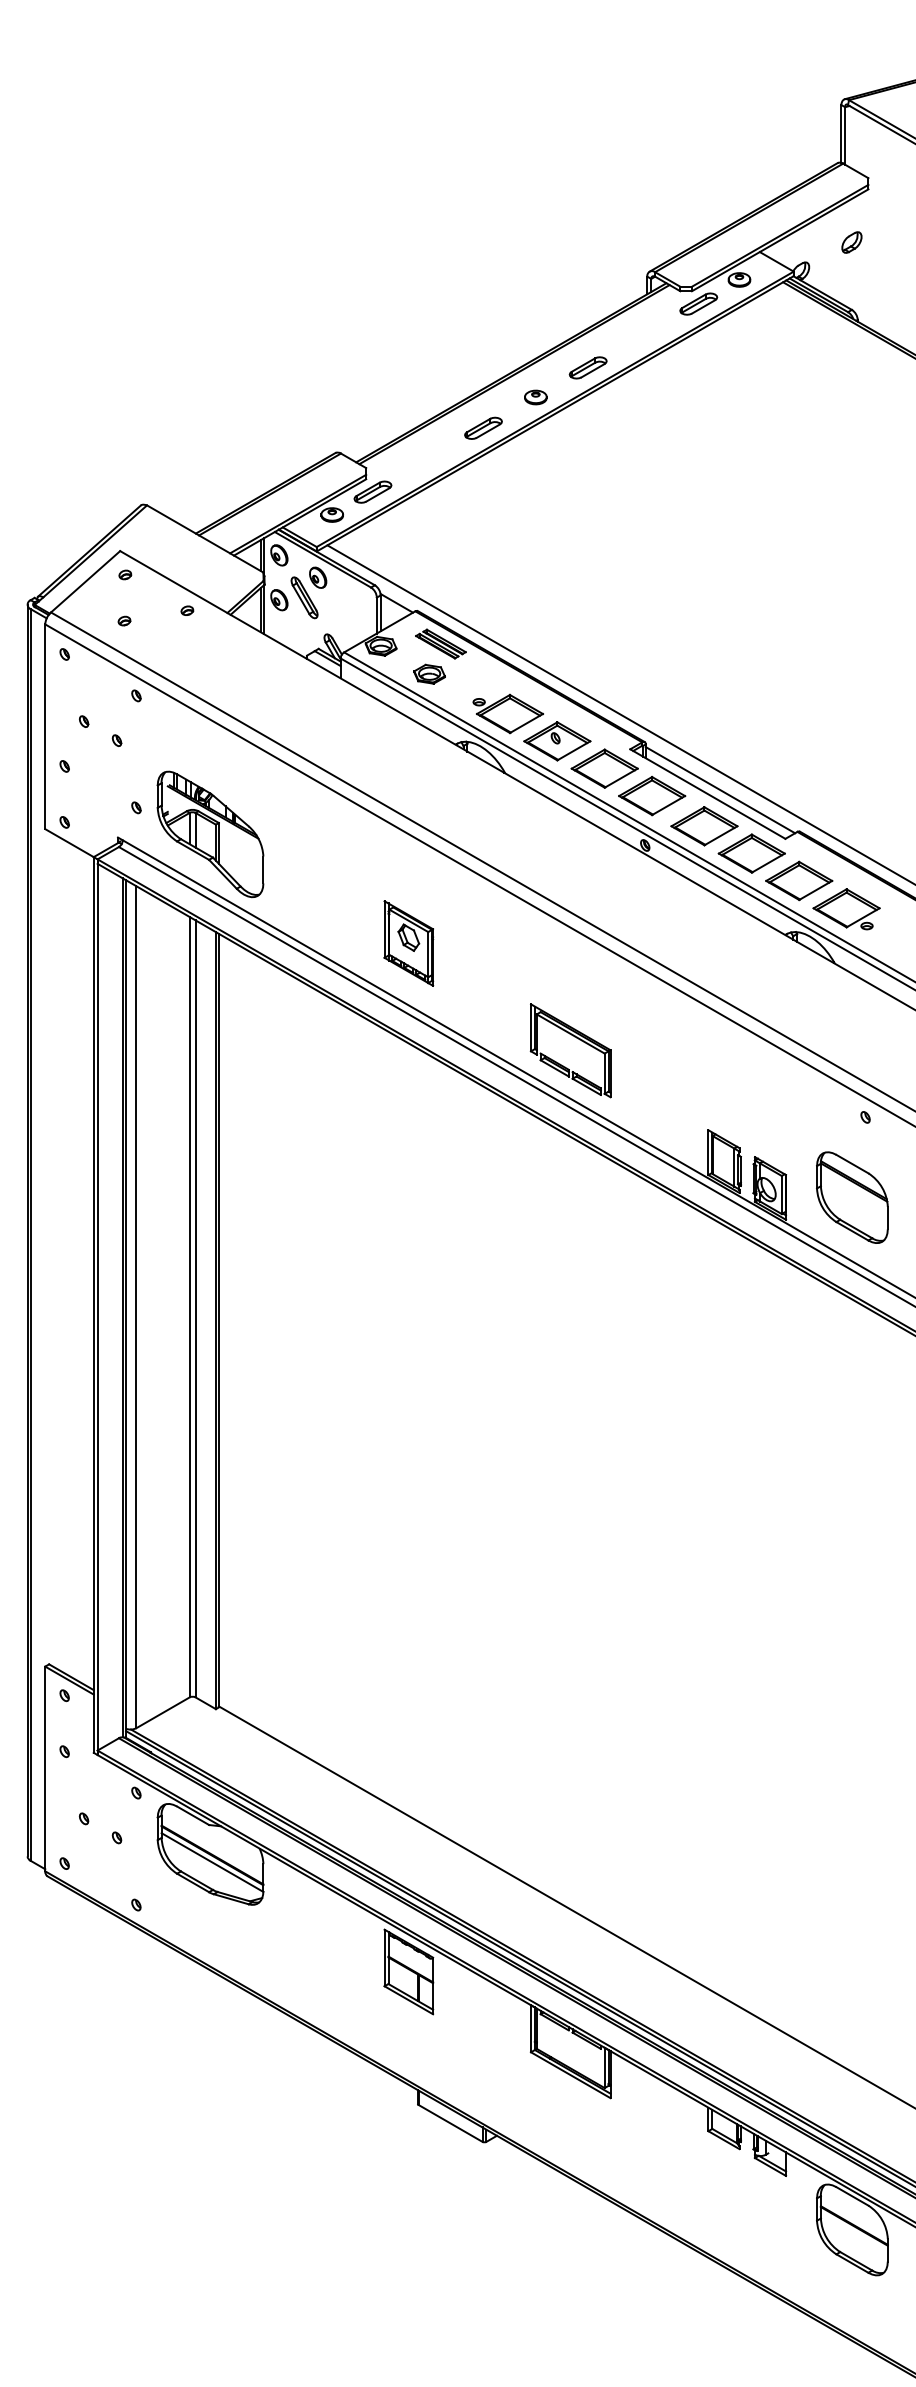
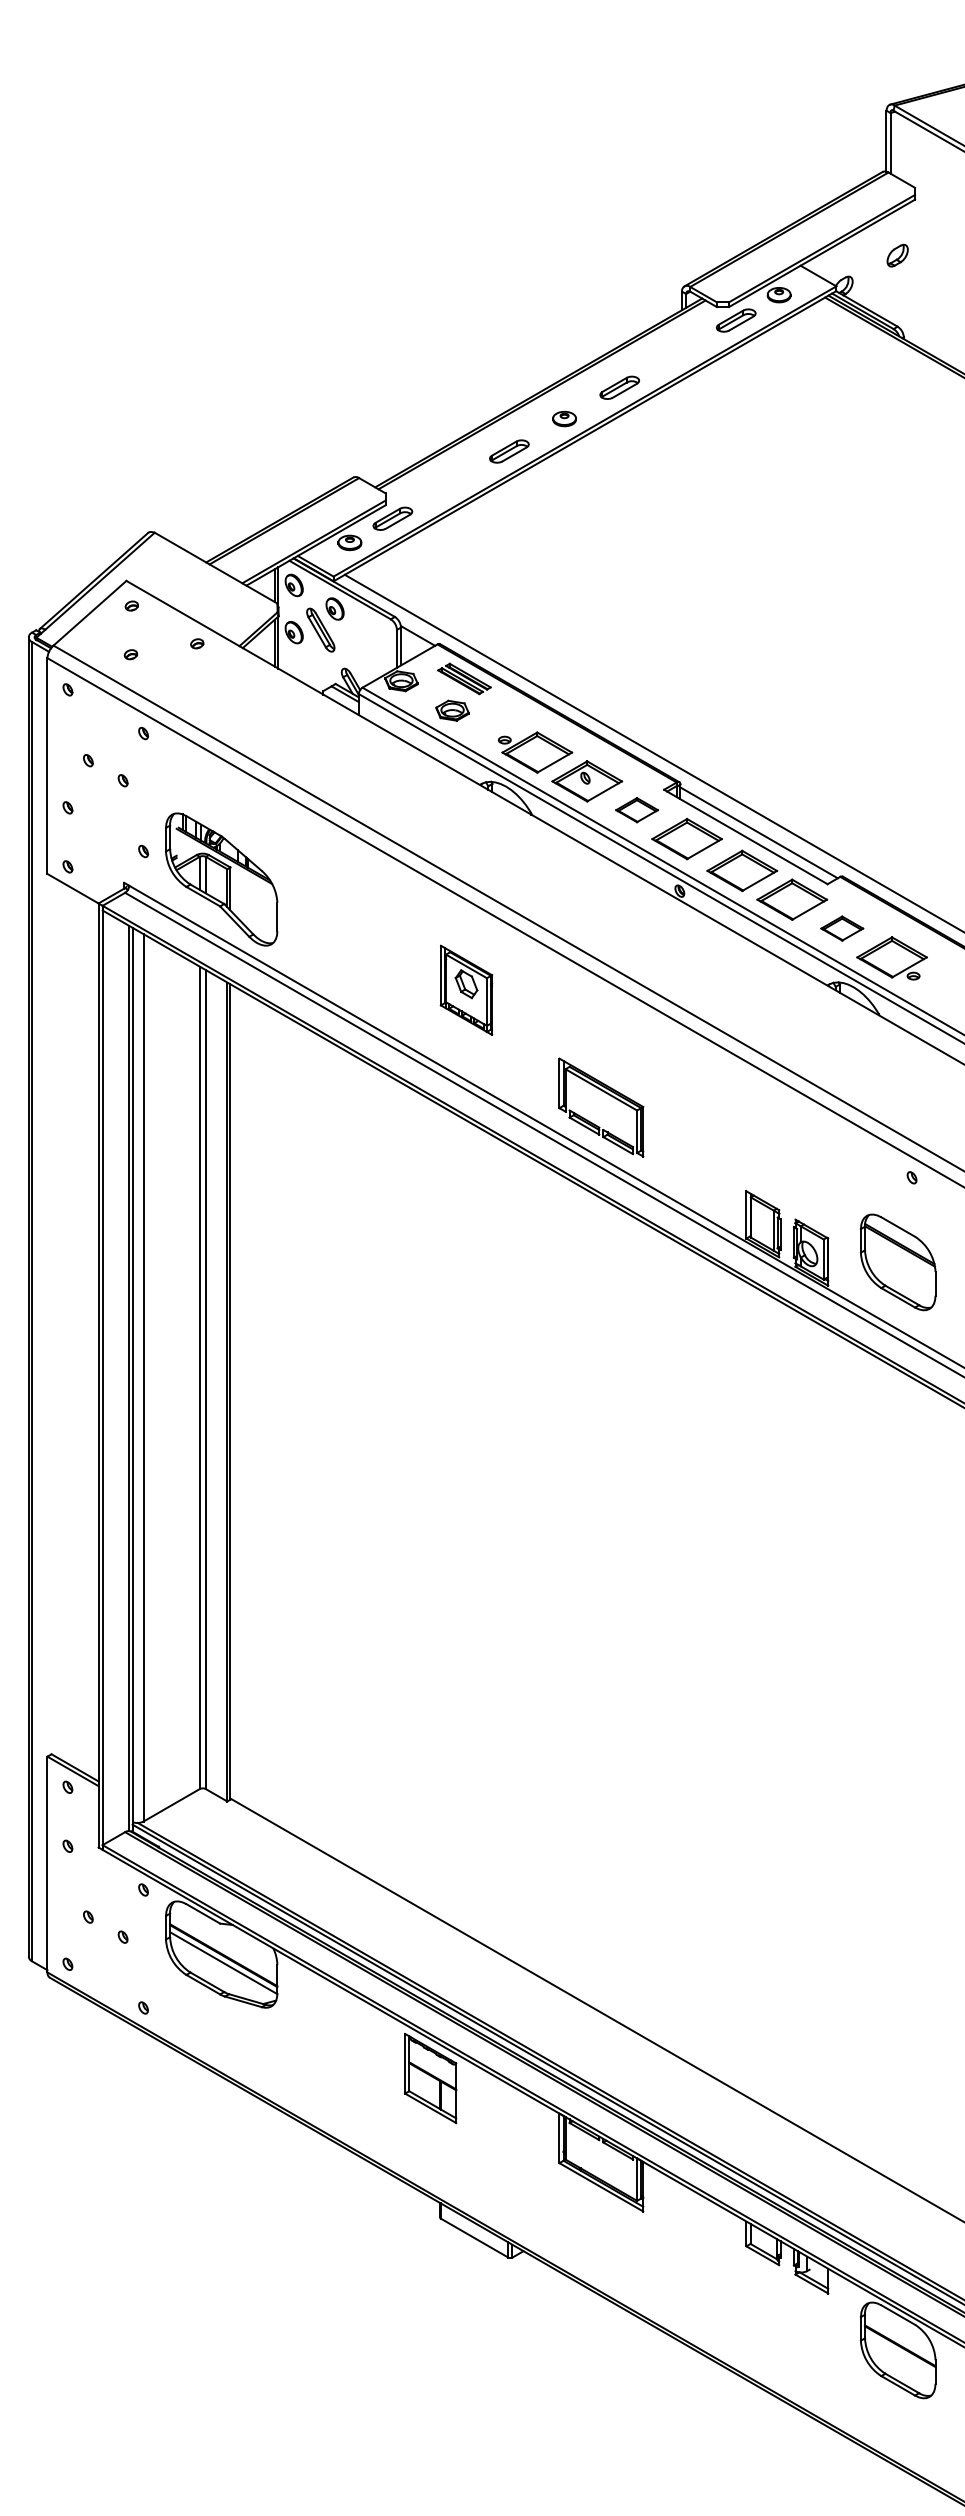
part: (604, 768) -> (636, 810), size x0.6
part: (799, 880) -> (842, 928), size x0.6
part: (408, 943) -> (466, 990), moved

